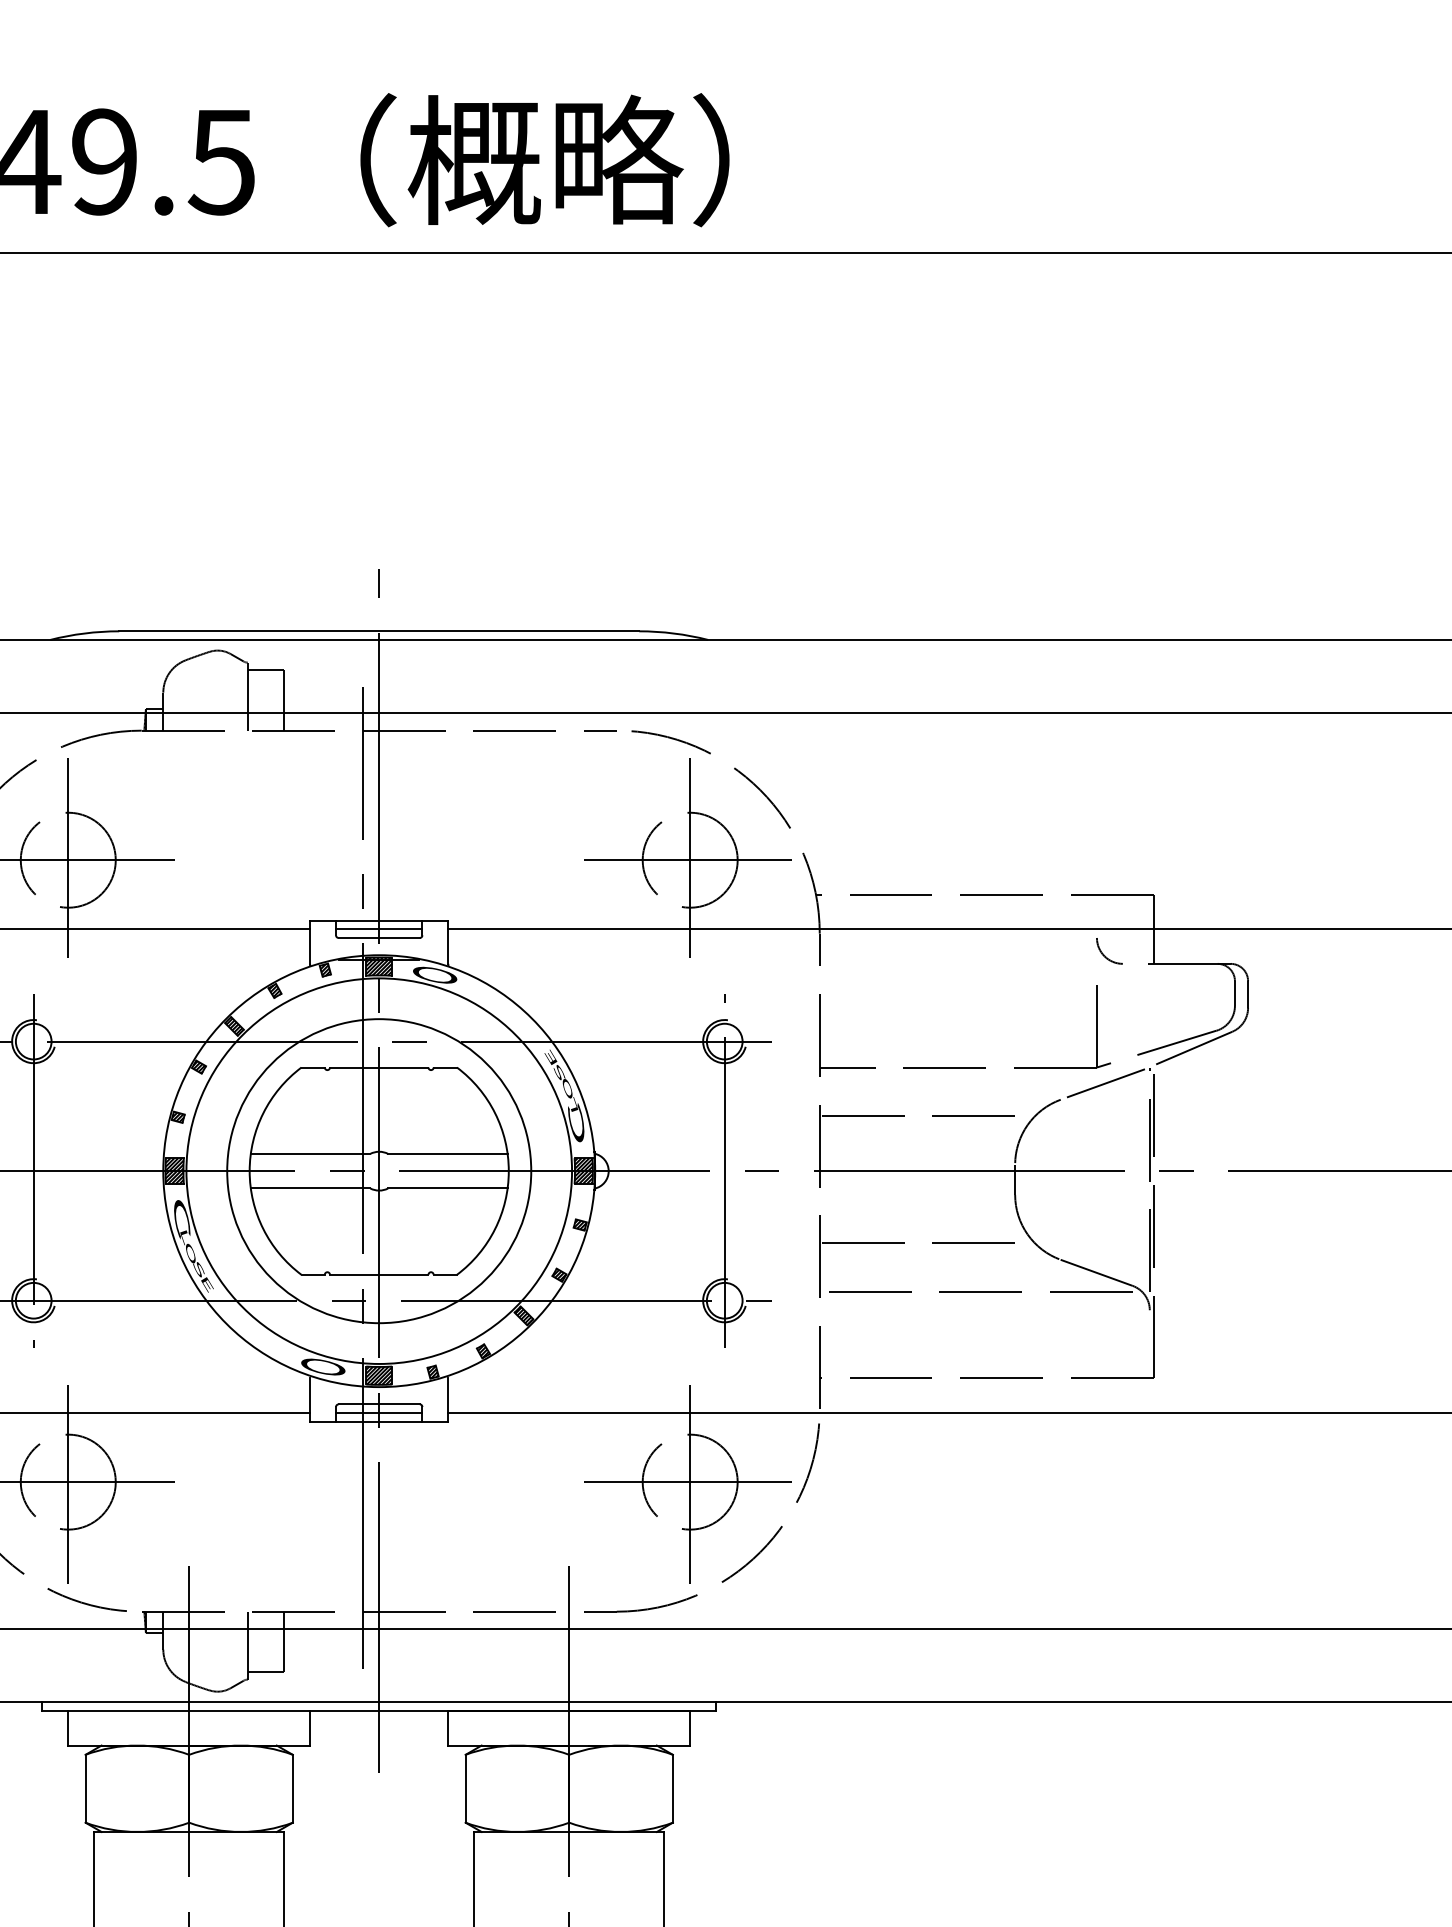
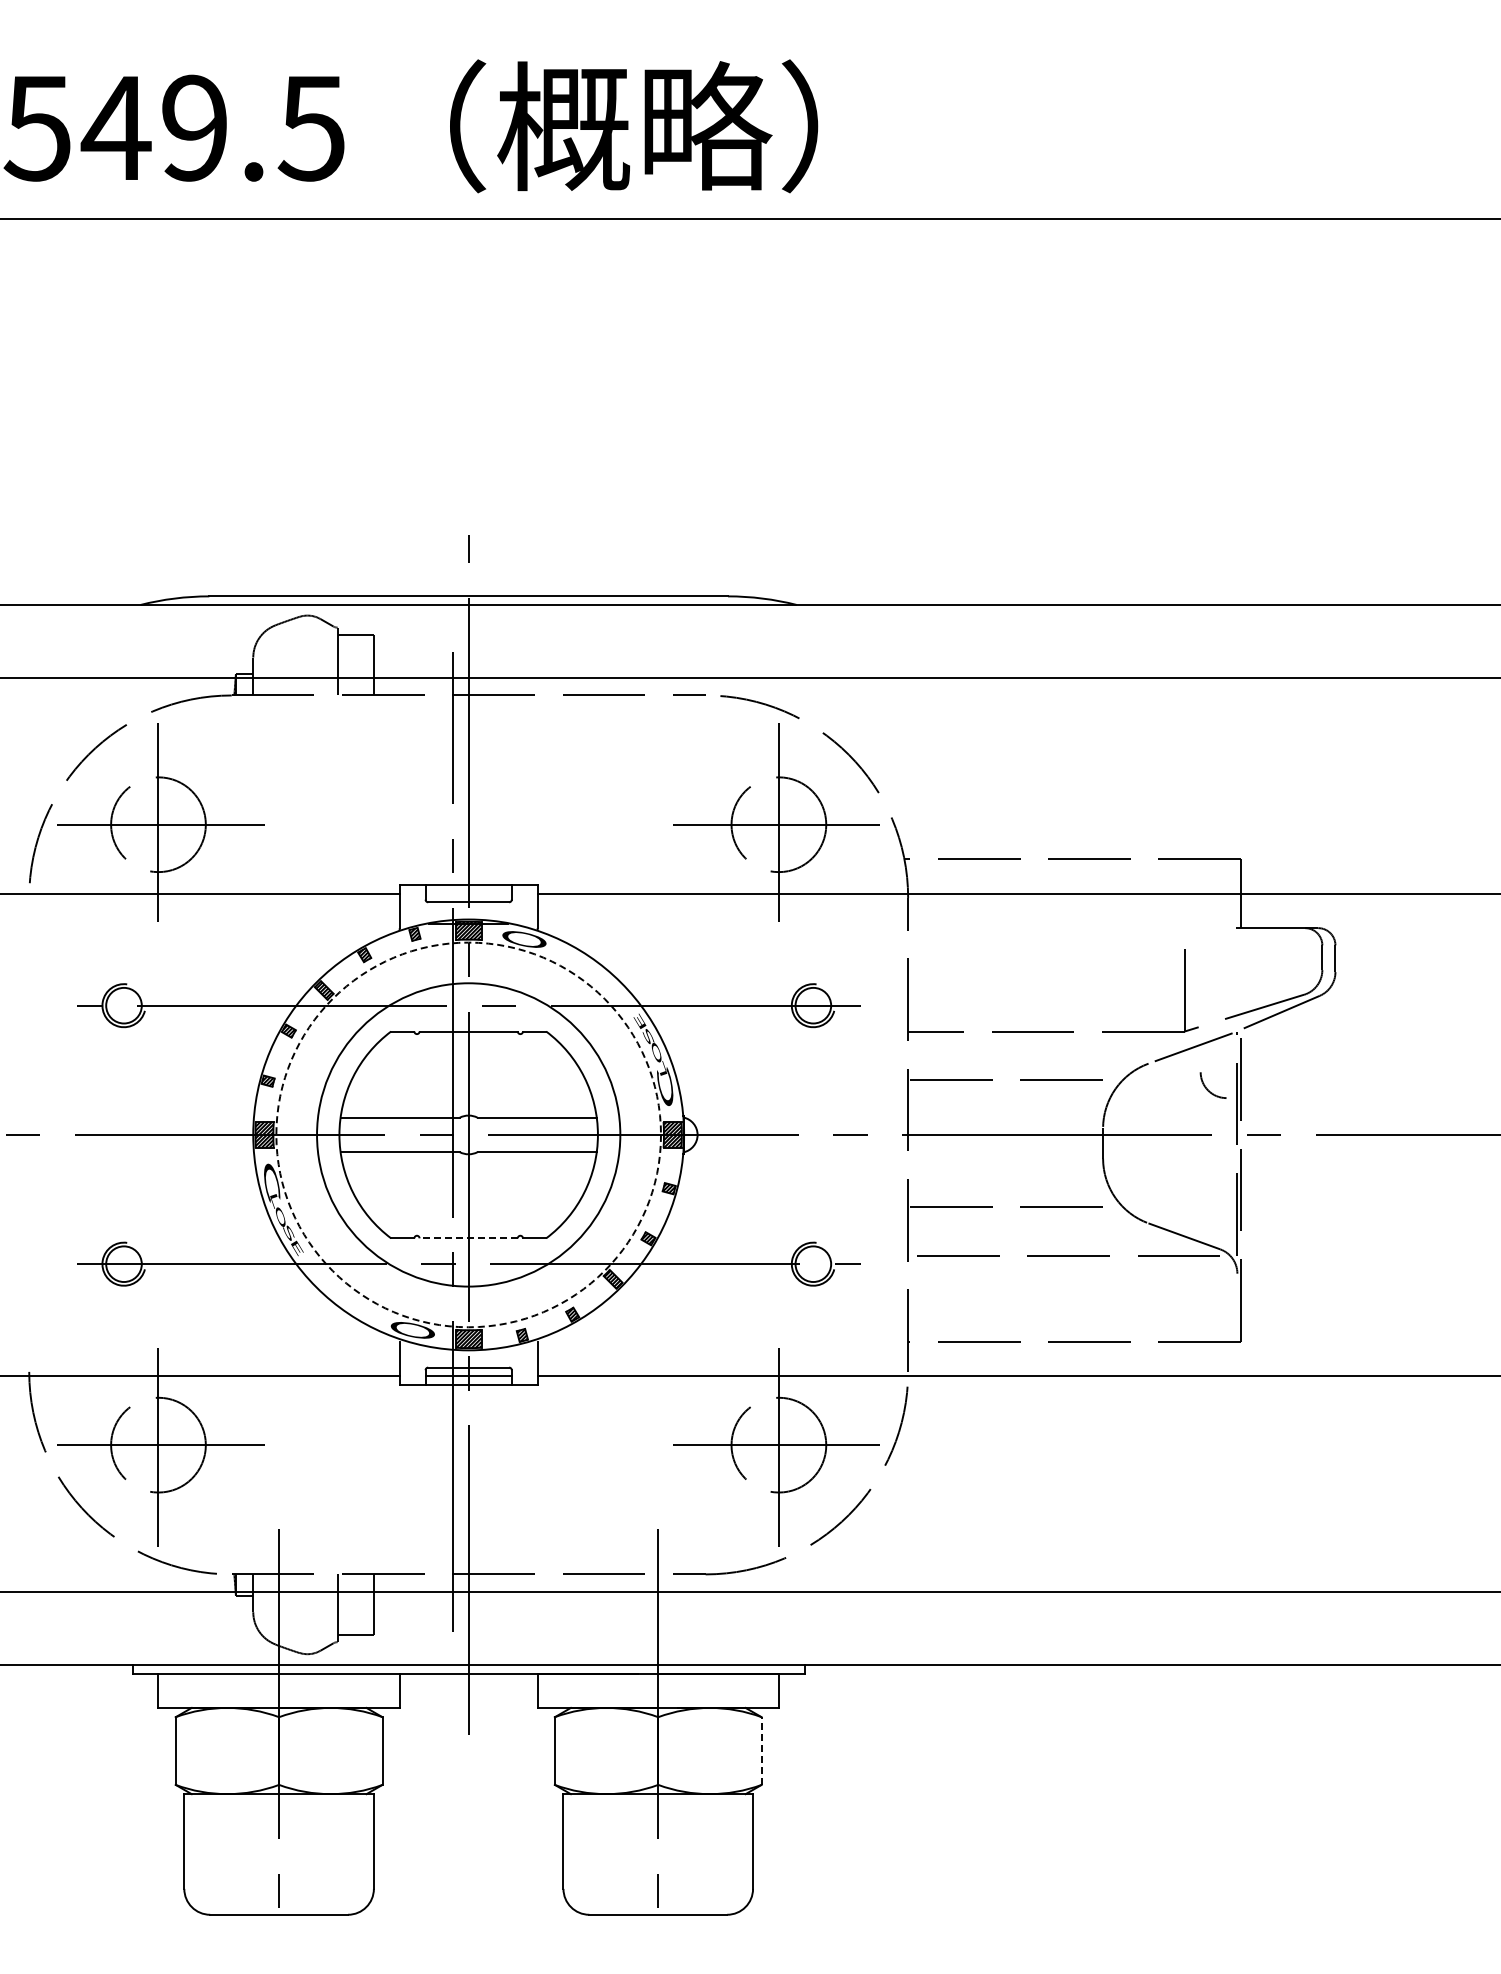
line: (379, 929) -> (468, 893), removed
arc: (1104, 955) -> (1208, 1089), moved
line: (34, 1170) -> (124, 1134), removed
circle: (379, 1170) -> (468, 1134), solid -> dashed
line: (724, 1170) -> (813, 1134), removed
line: (379, 1274) -> (468, 1238), solid -> dashed
line: (672, 1789) -> (761, 1751), solid -> dashed

